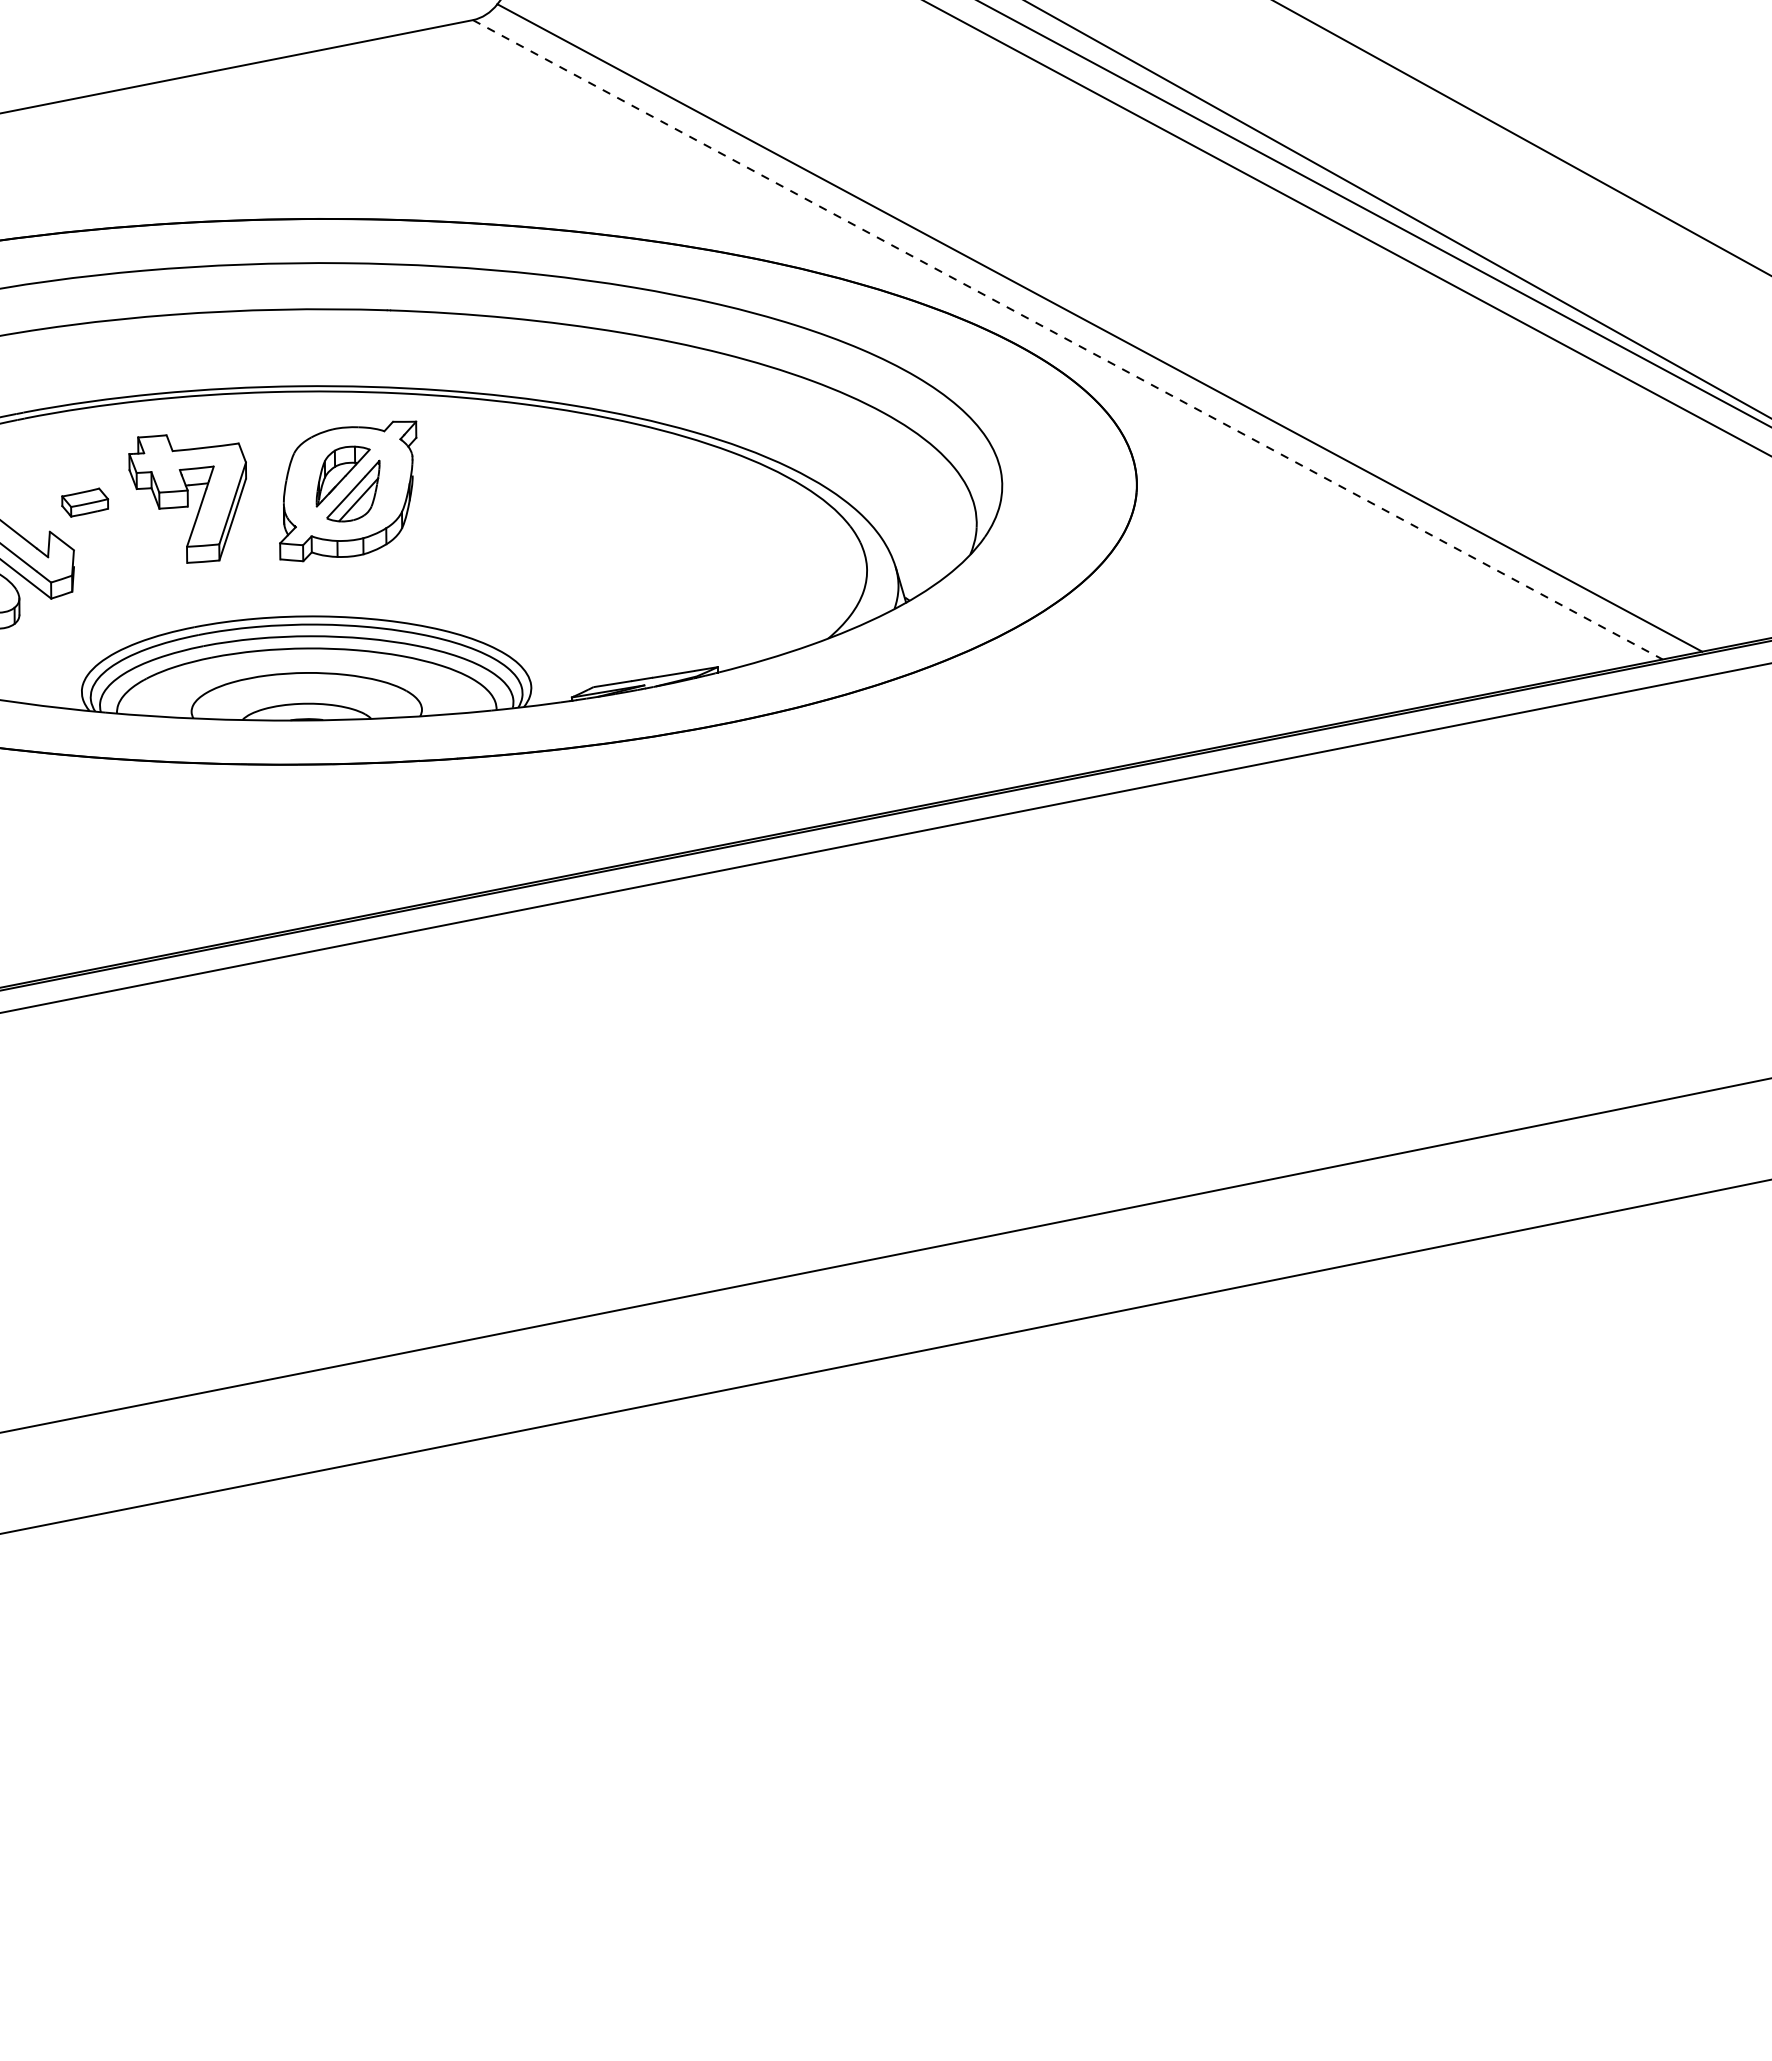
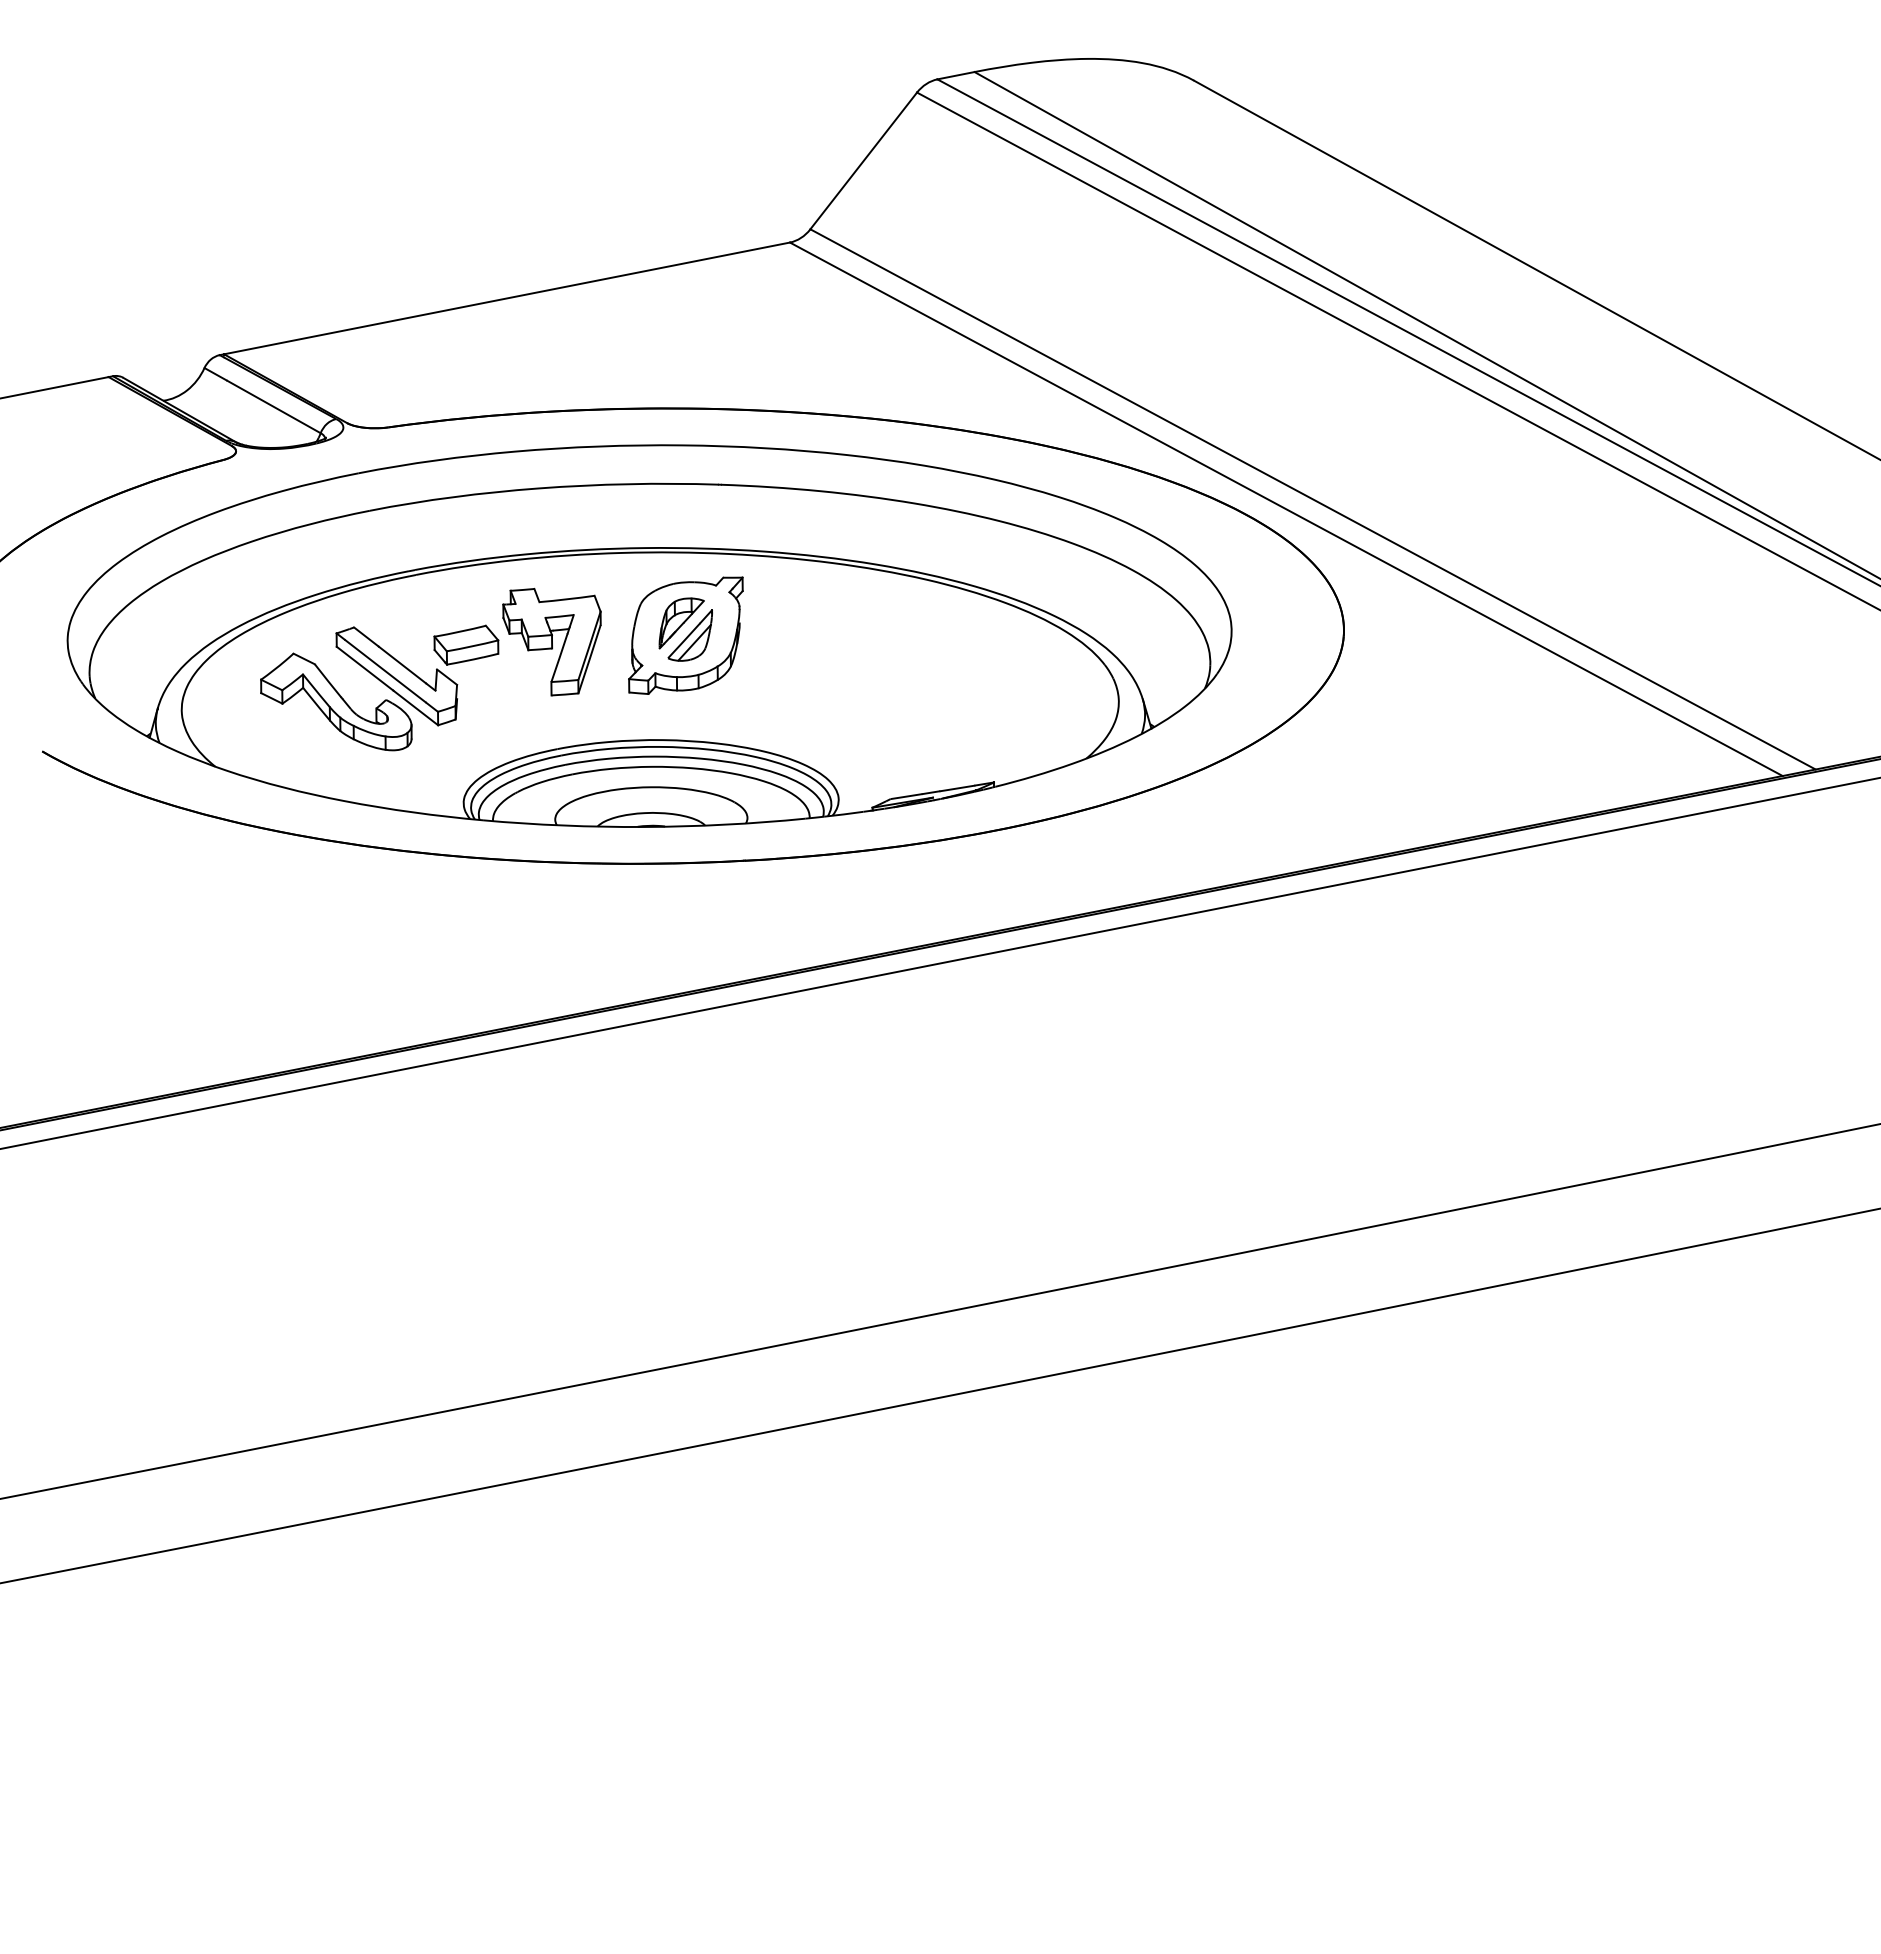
line: (1068, 340) -> (1286, 509), dashed -> solid
part: (85, 501) -> (466, 644), size x1.67

